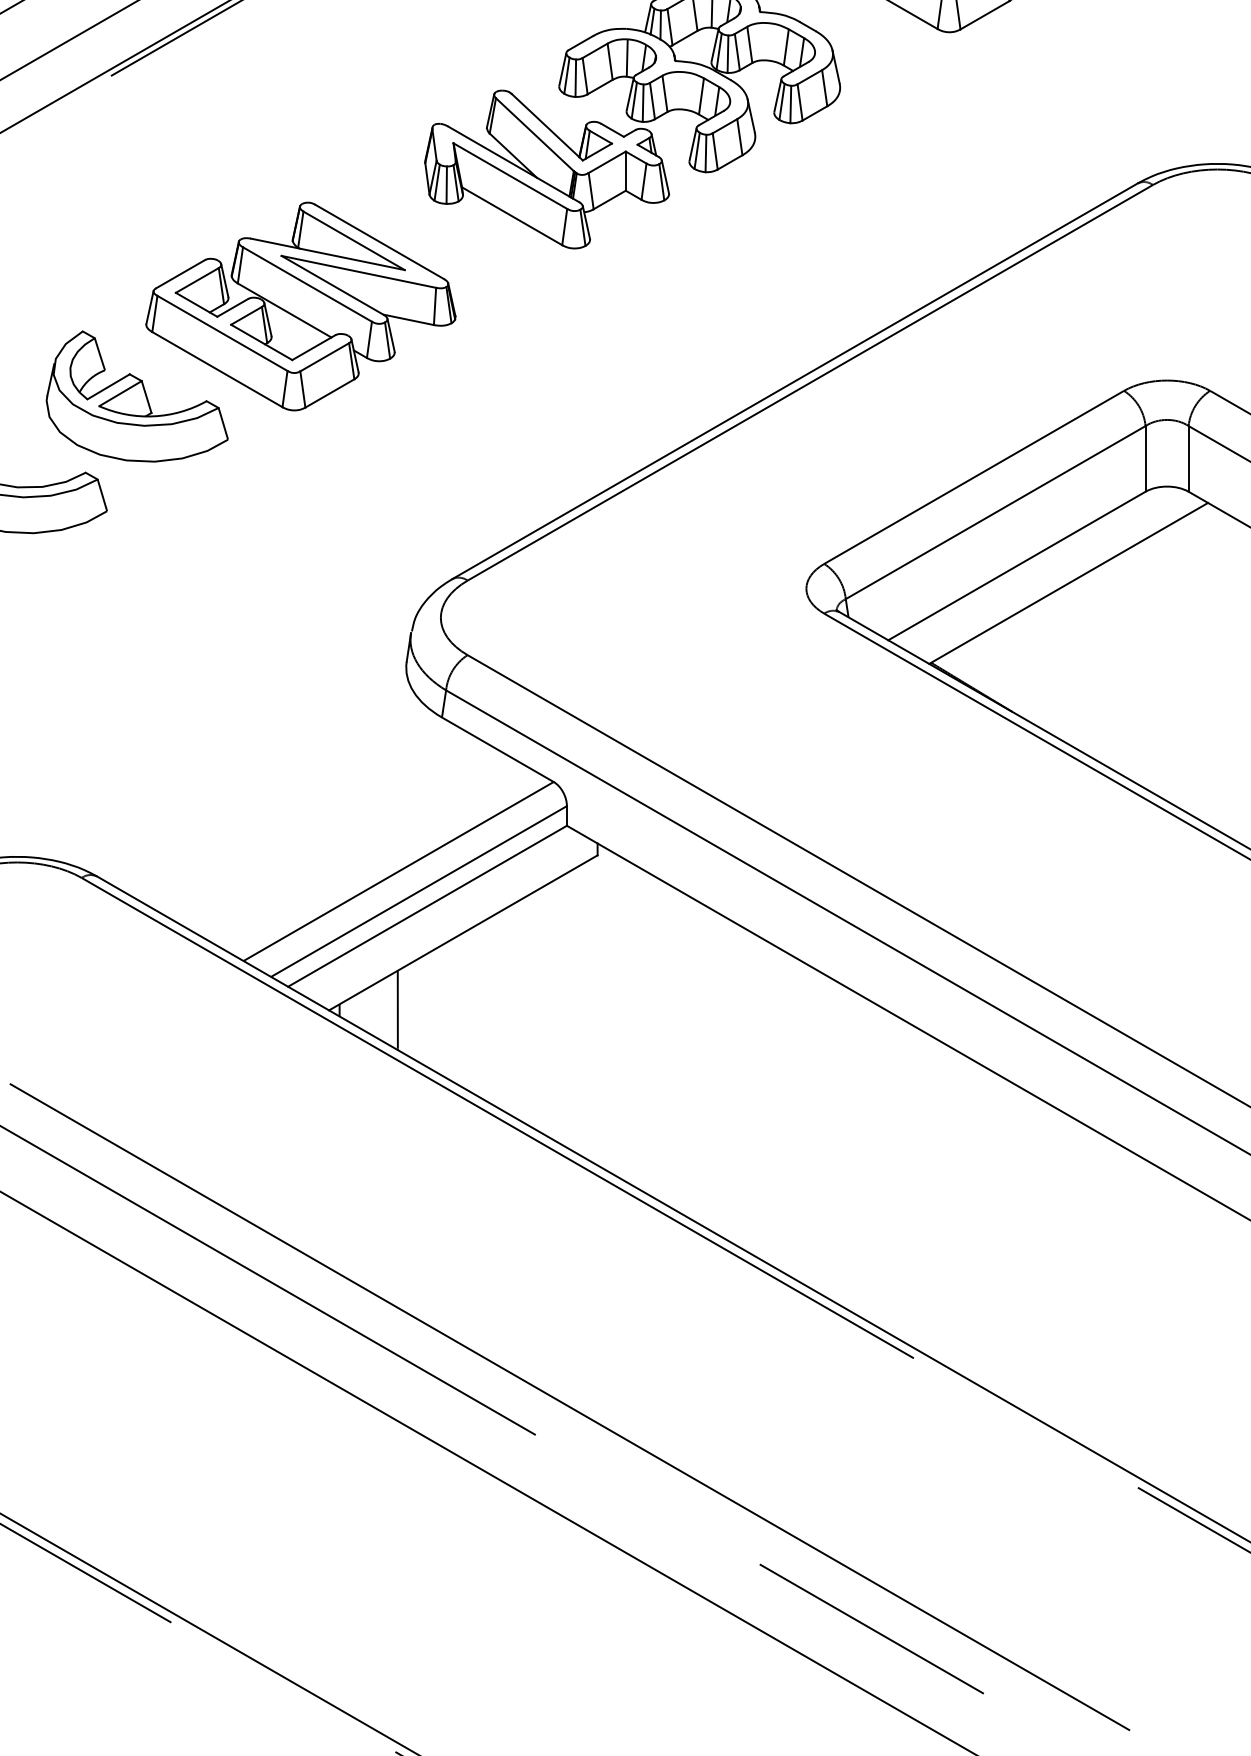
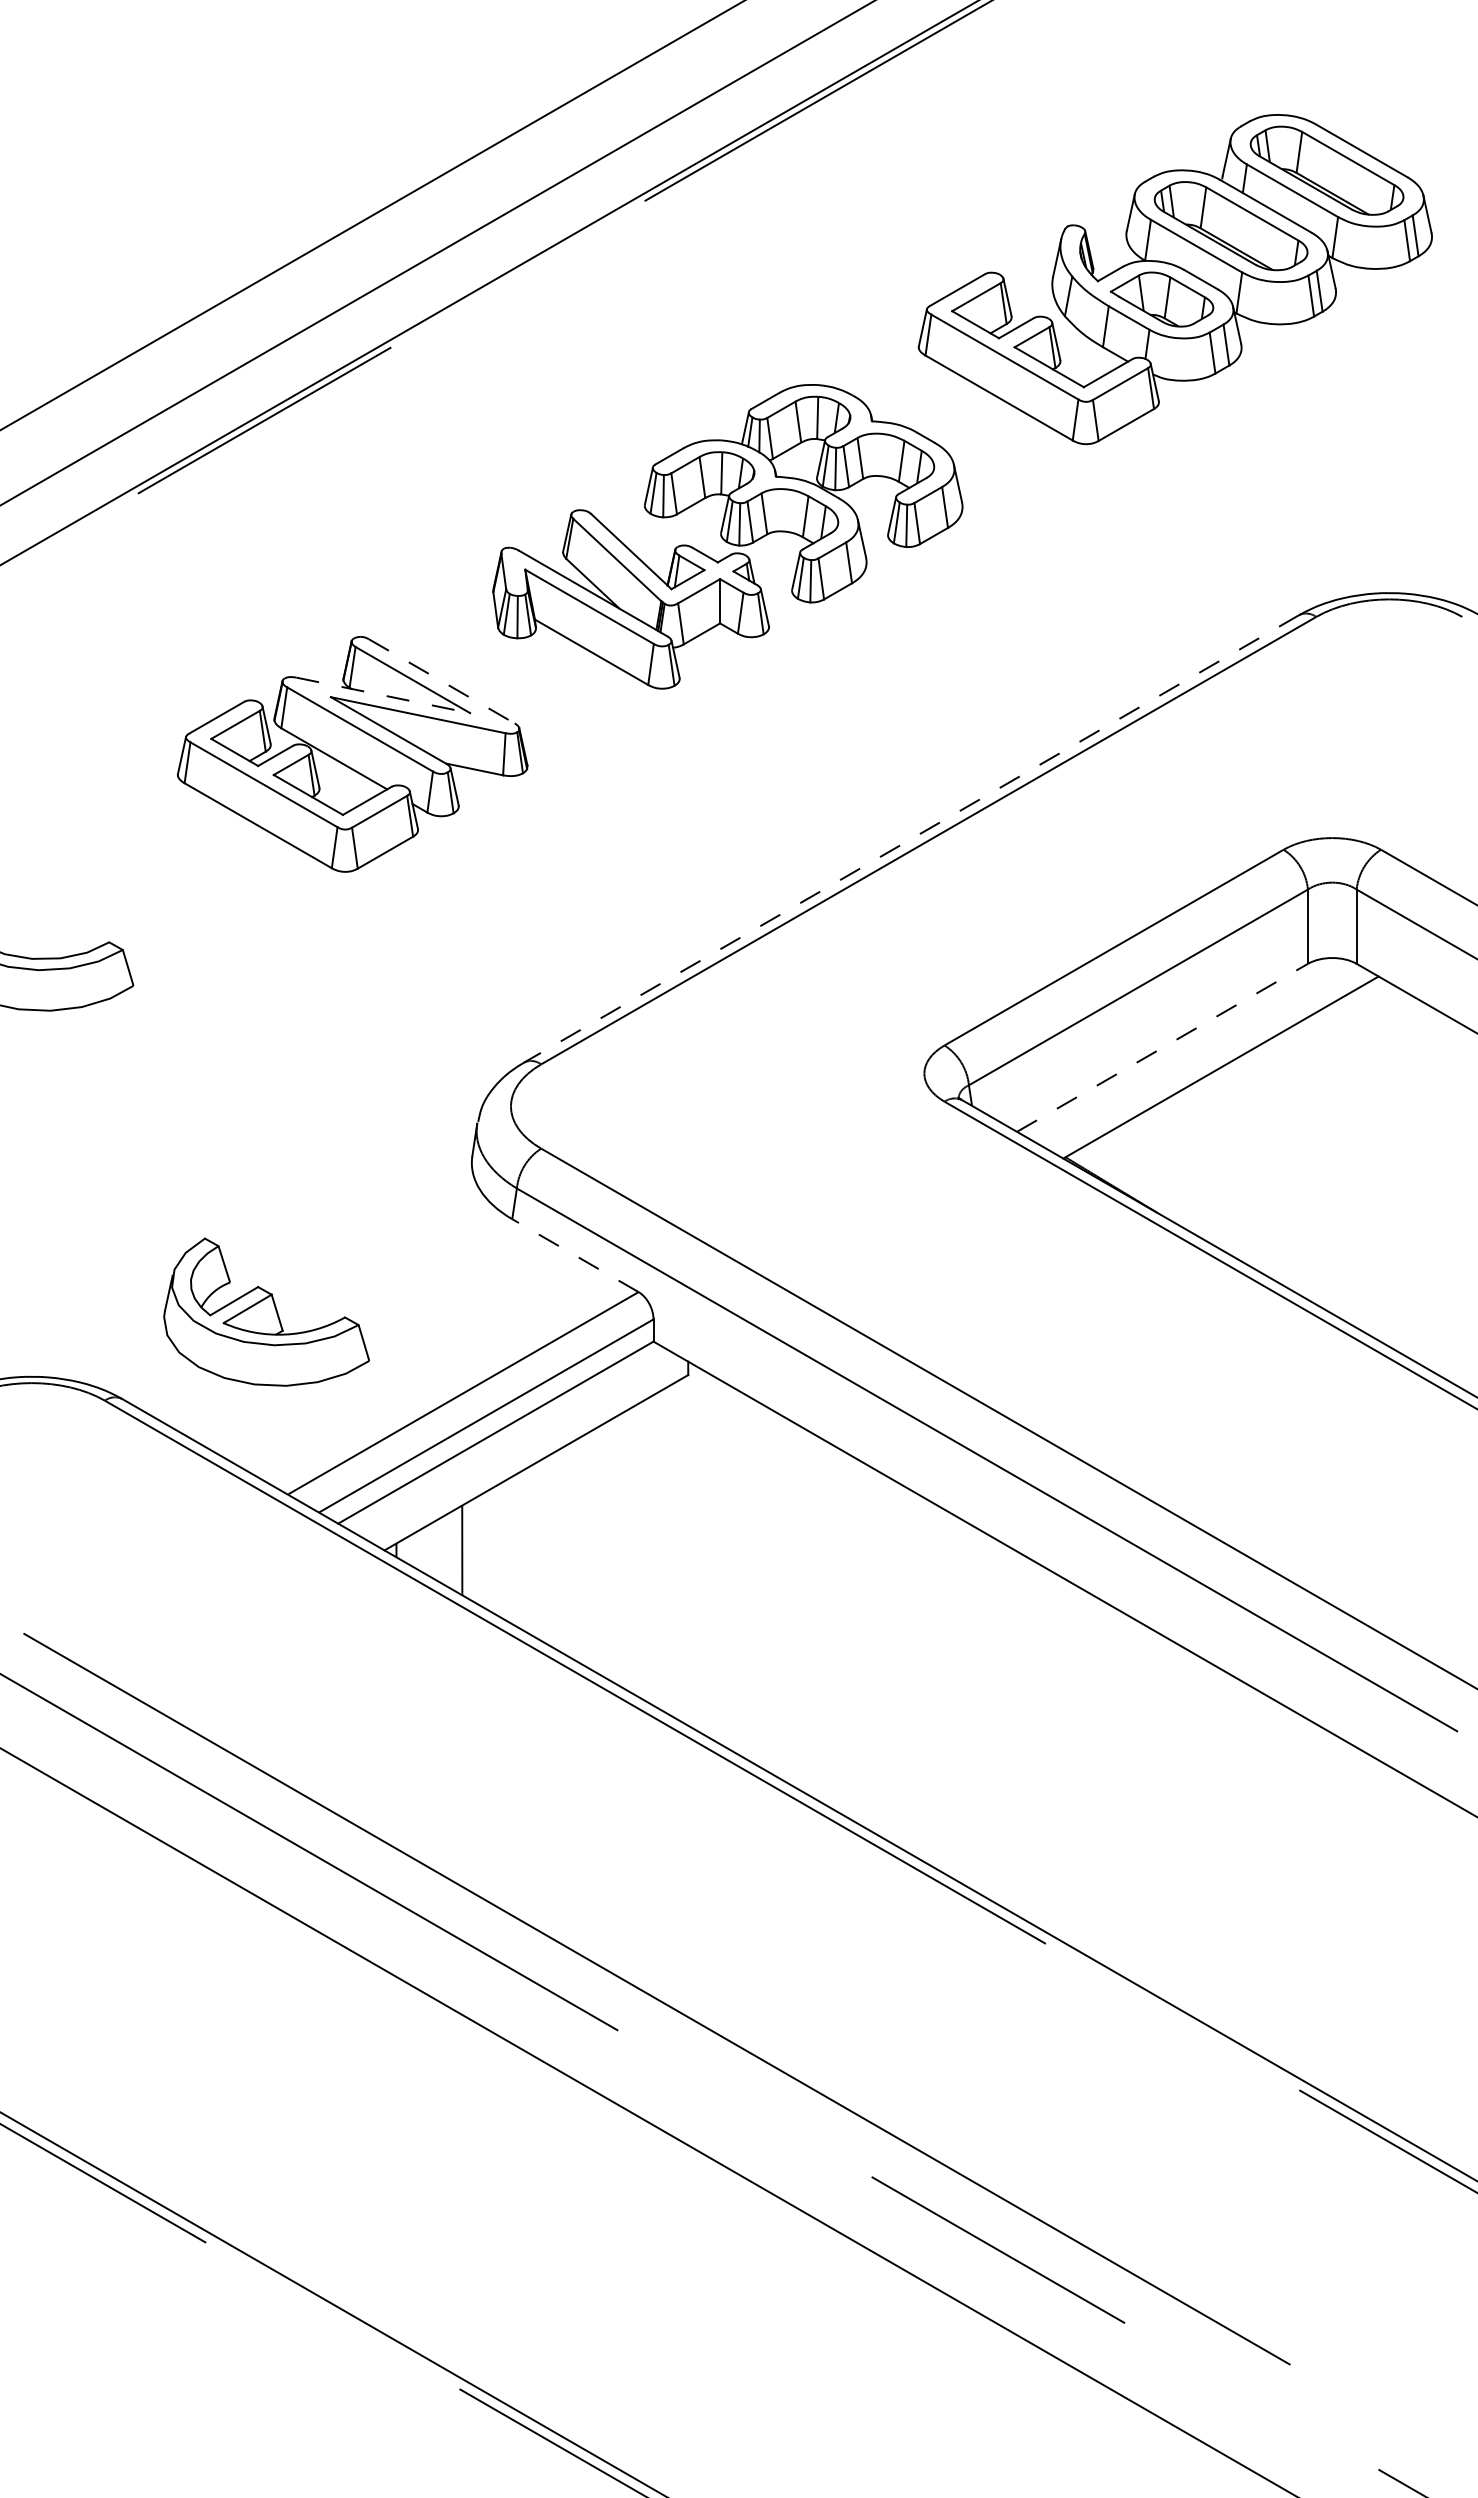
line: (380, 242) -> (442, 681), solid -> dashed
line: (328, 254) -> (383, 695), solid -> dashed
line: (795, 381) -> (911, 839), solid -> dashed
part: (137, 395) -> (266, 1311), moved
line: (1016, 565) -> (1162, 1047), solid -> dashed
line: (497, 749) -> (575, 1255), solid -> dashed

